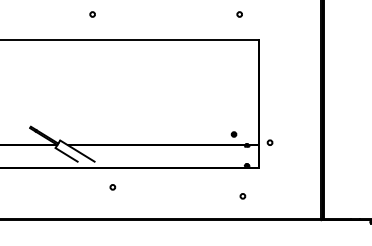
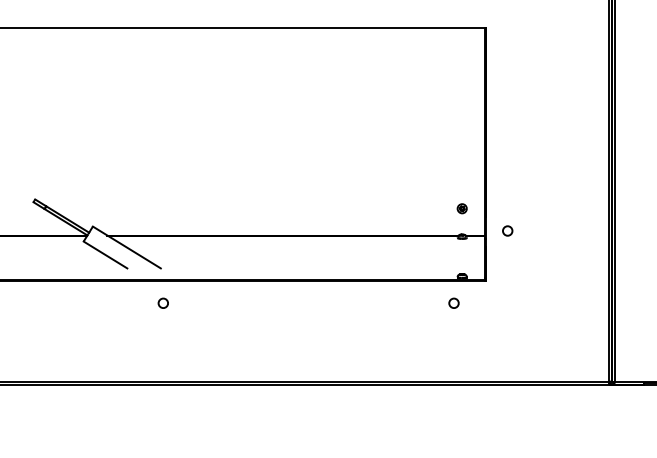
part: (233, 134) -> (461, 208), moved
circle: (112, 187) -> (162, 303), moved
circle: (242, 196) -> (453, 303), moved

